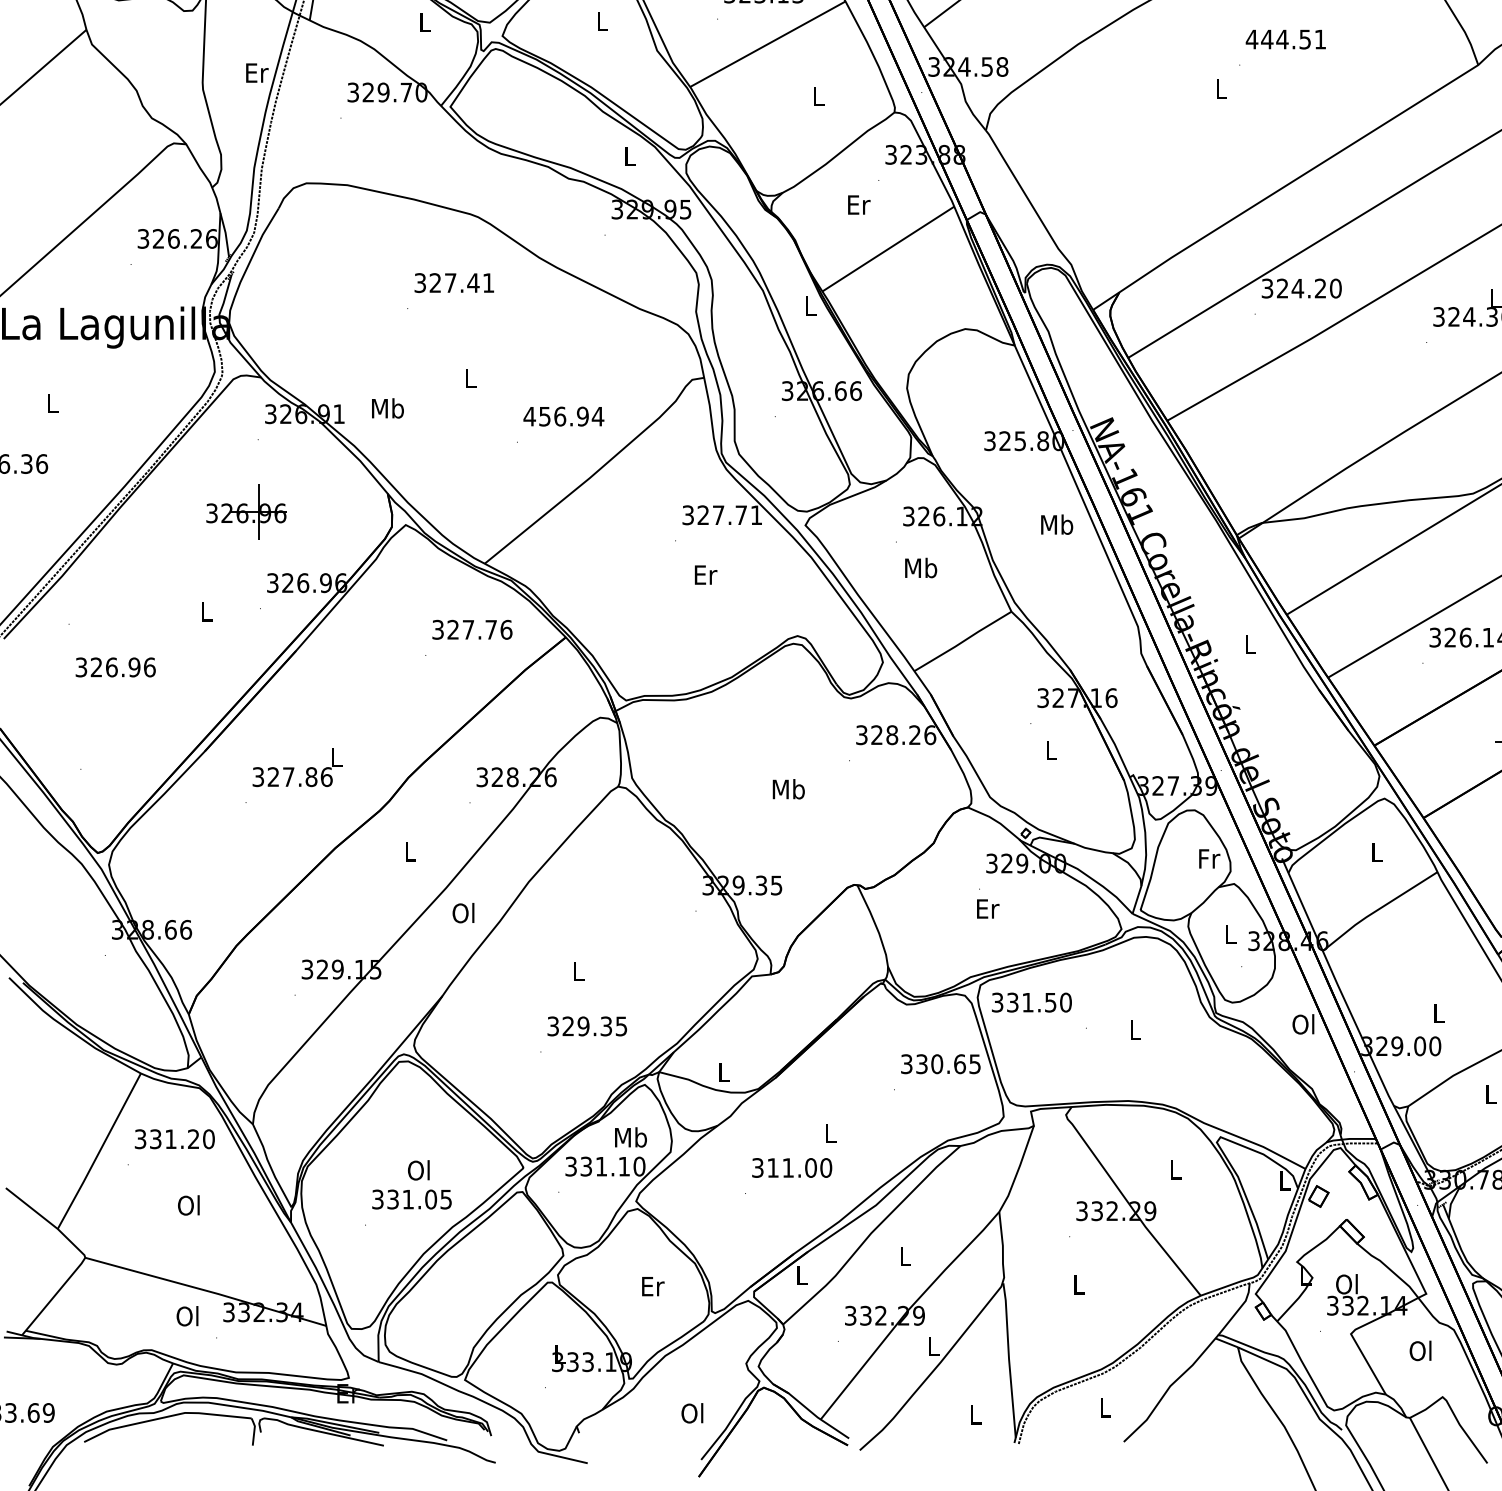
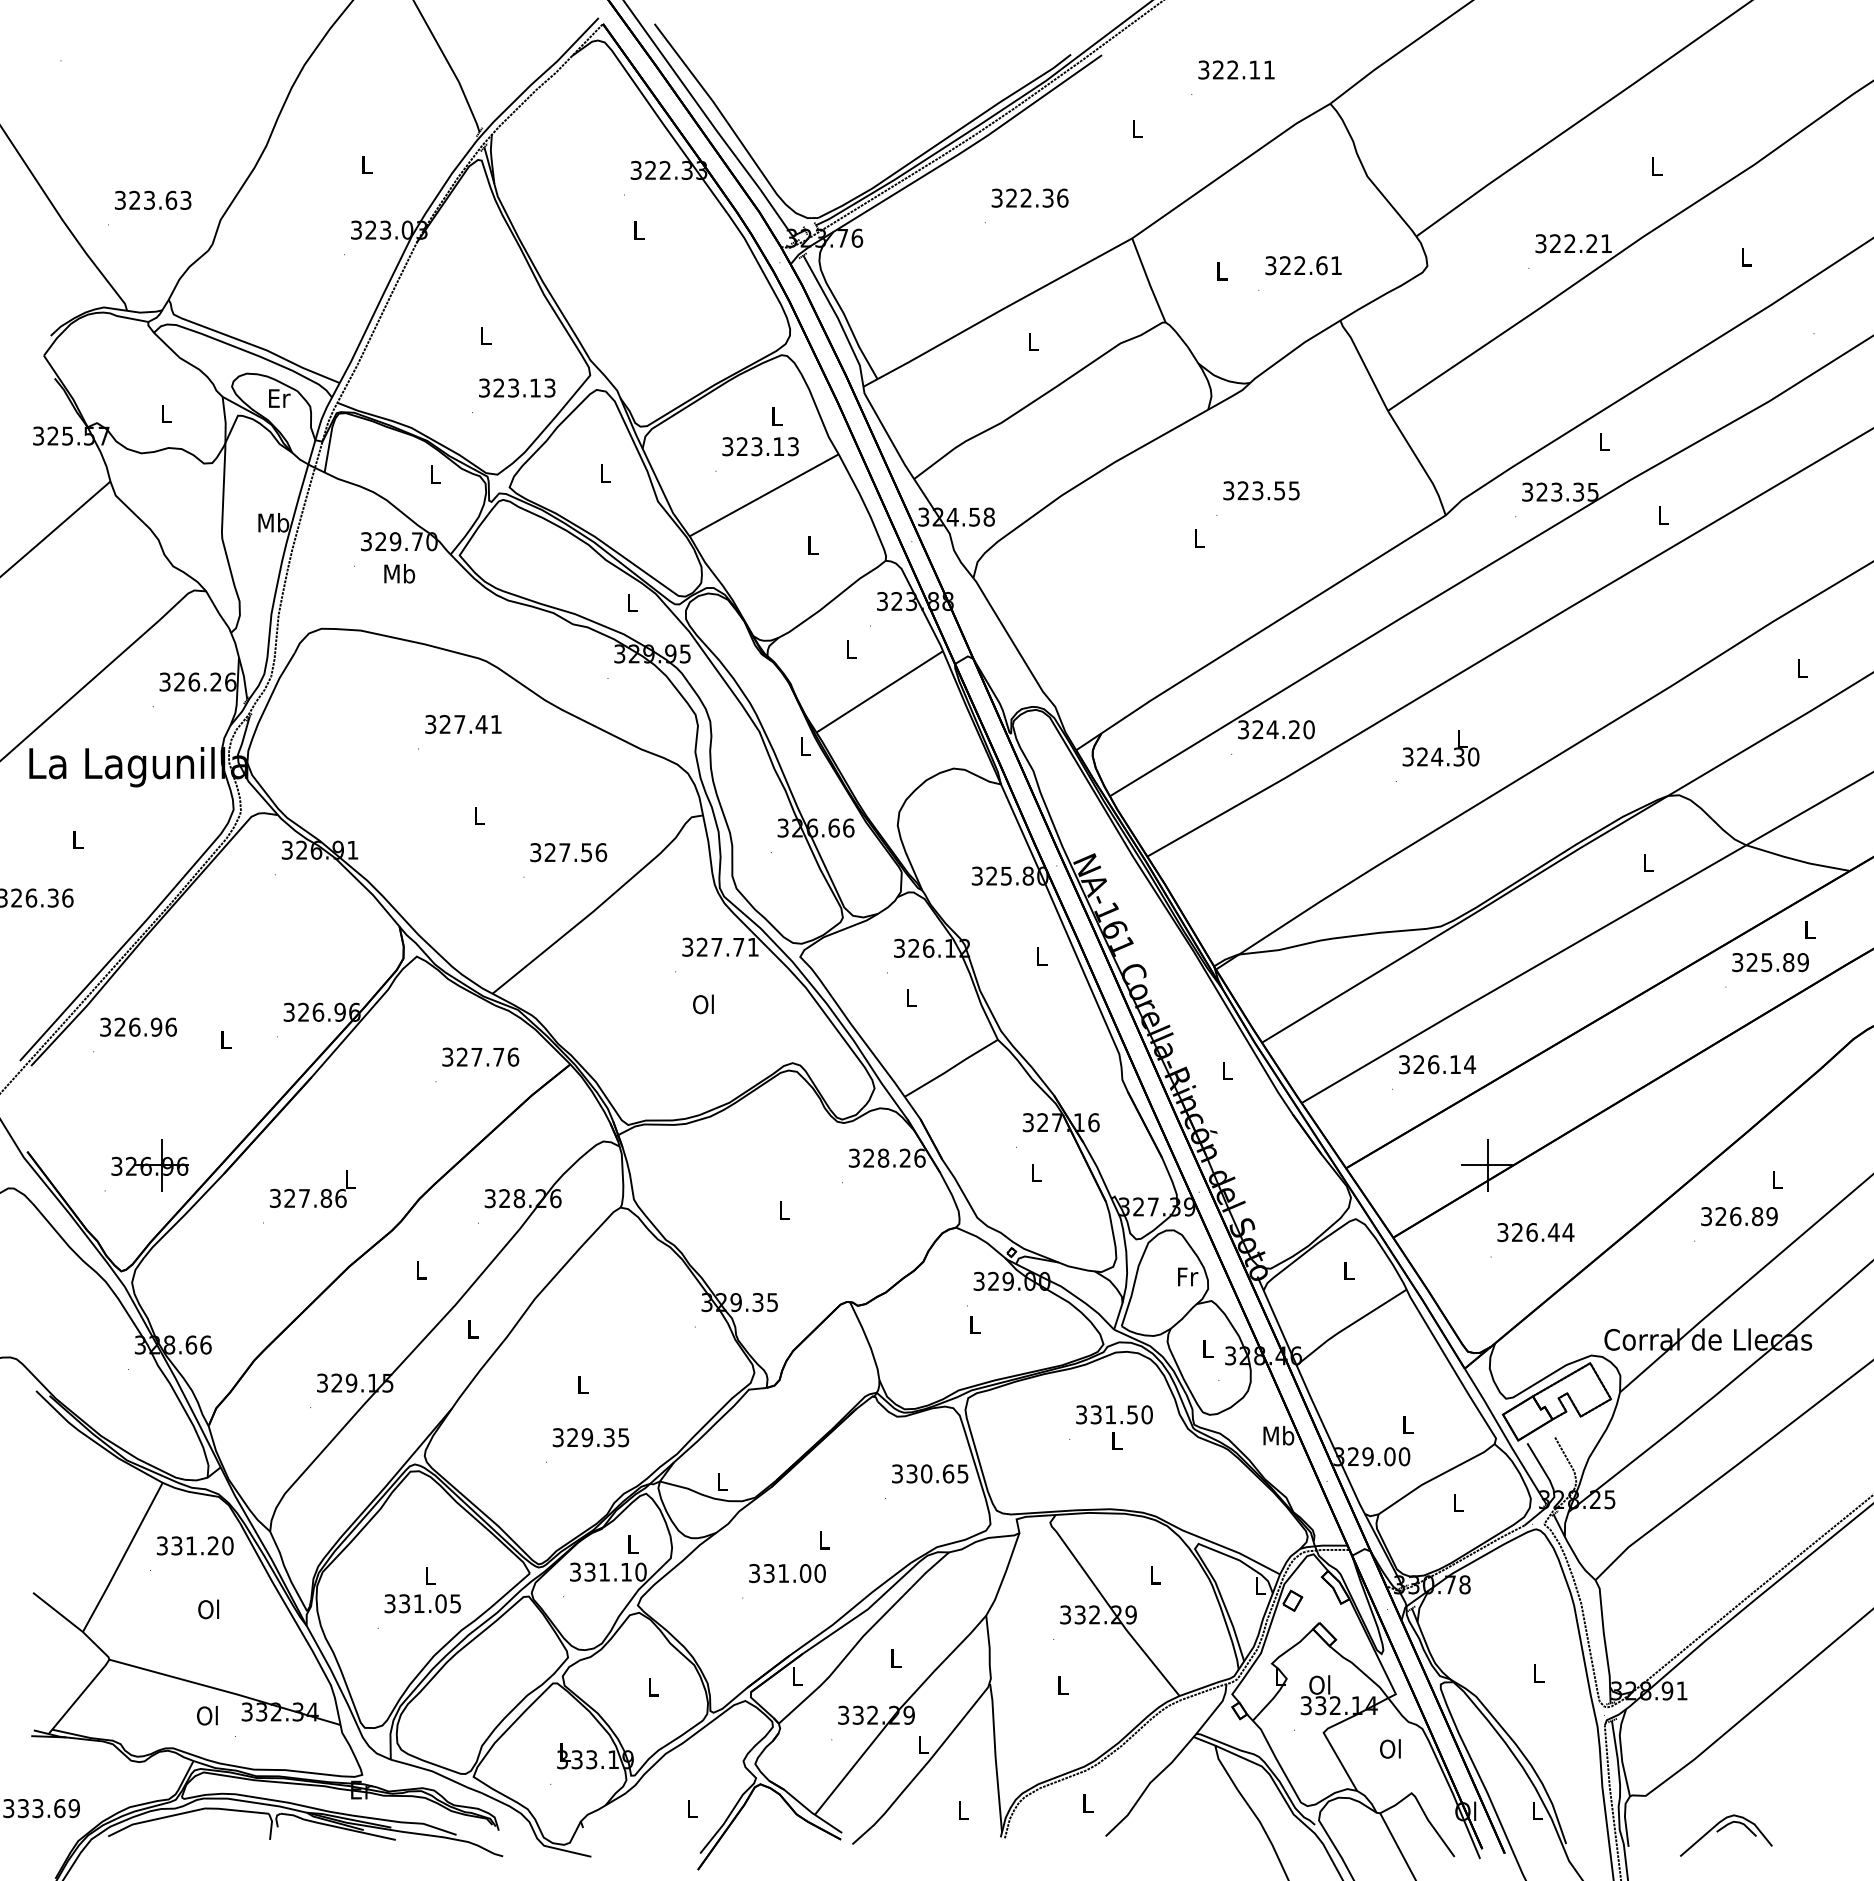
text: (1285, 39) -> (1260, 490), 444.51 -> 323.55
text: (256, 72) -> (273, 522), Er -> Mb
text: (858, 204) -> (851, 649), Er -> L
text: (387, 408) -> (399, 573), moved
text: (563, 416) -> (568, 852), 456.94 -> 327.56
part: (245, 512) -> (149, 1165), moved
text: (1056, 524) -> (1041, 956), Mb -> L
text: (920, 567) -> (910, 997), Mb -> L
text: (705, 574) -> (704, 1004), Er -> Ol
text: (115, 666) -> (138, 1026), moved
text: (789, 788) -> (784, 1209), Mb -> L
text: (988, 908) -> (975, 1324), Er -> L
text: (462, 912) -> (471, 1328), Ol -> L
text: (1031, 1002) -> (1114, 1414), moved
text: (1303, 1024) -> (1278, 1435), Ol -> Mb
text: (630, 1136) -> (632, 1543), Mb -> L
text: (772, 1167) -> (768, 1573), 311.00 -> 331.00
text: (417, 1170) -> (428, 1575), Ol -> L
text: (653, 1286) -> (654, 1687), Er -> L
text: (692, 1412) -> (691, 1808), Ol -> L

